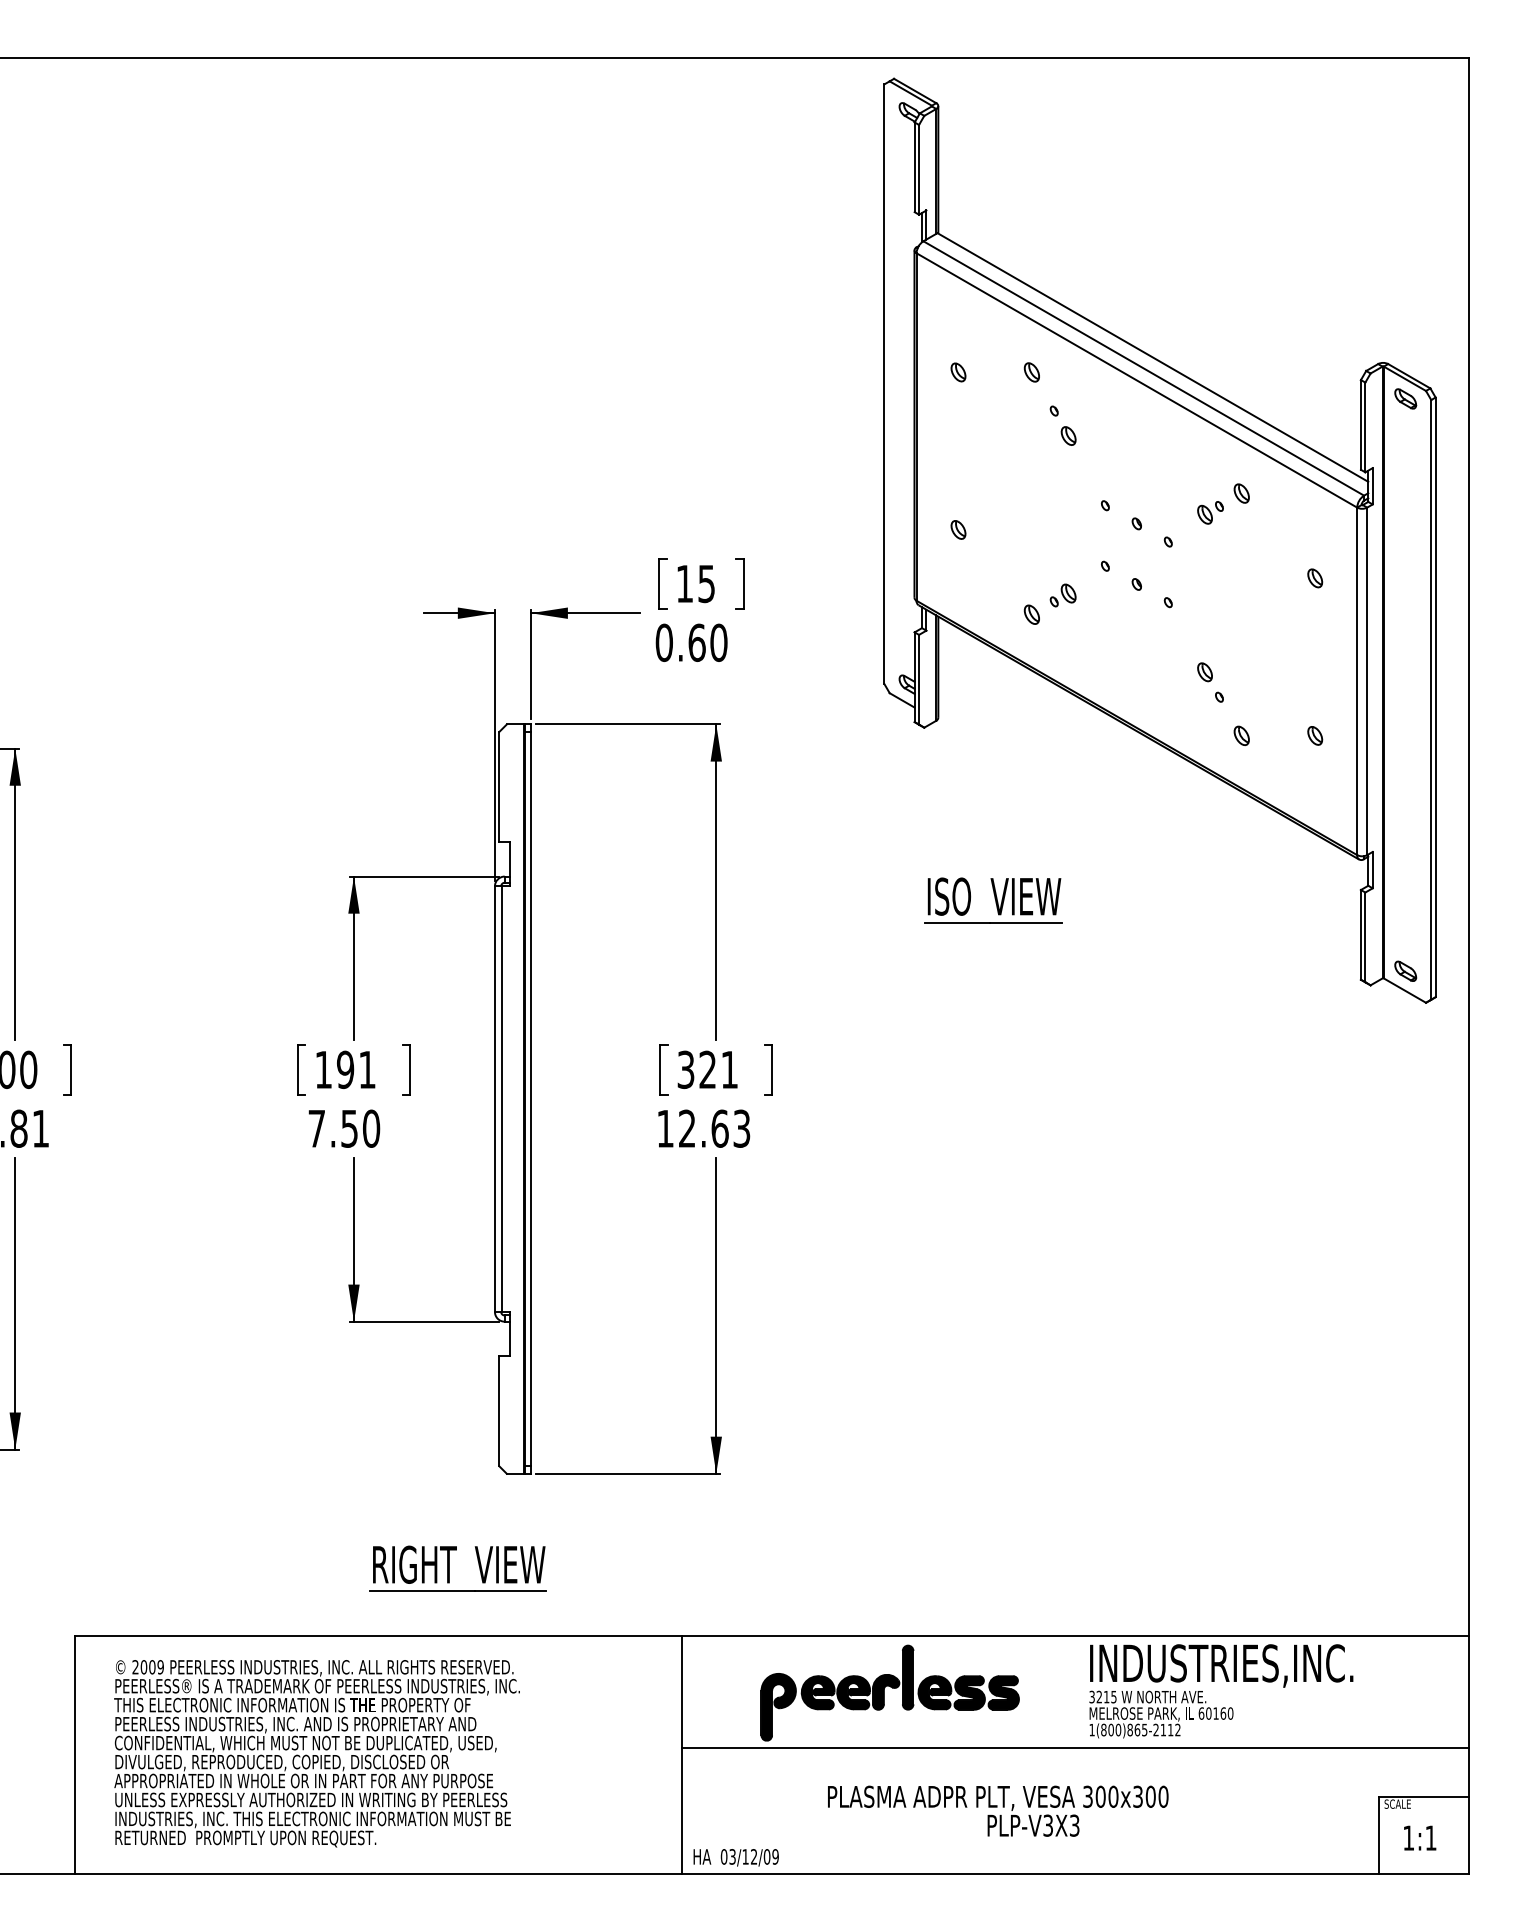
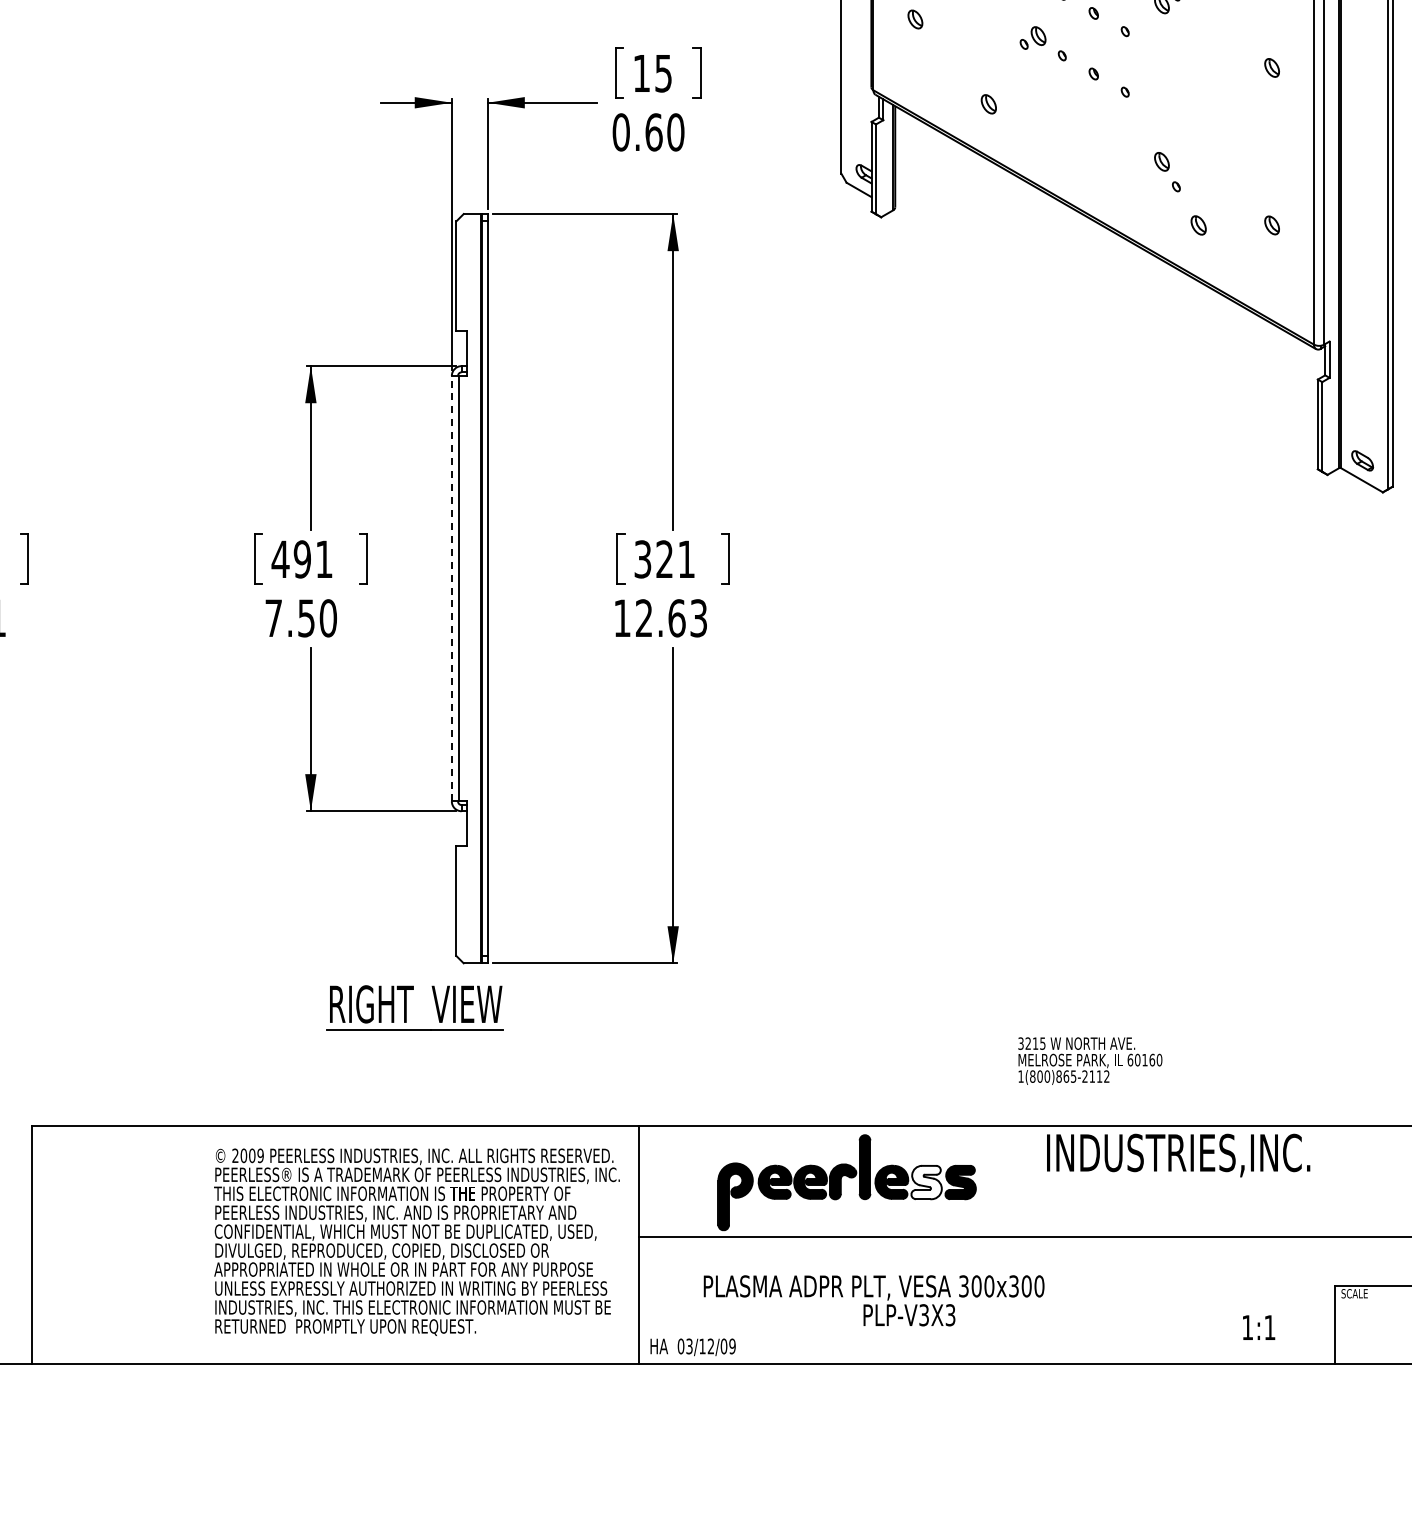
part: (1062, 595) -> (1032, 38), moved
part: (993, 900) -> (950, 390), removed
text: (323, 1069) -> (280, 559), 191 -> 491
line: (494, 1099) -> (451, 589), solid -> dashed
part: (449, 1568) -> (406, 1008), moved
fill: (969, 1692) -> (926, 1182), removed
text: (1161, 1714) -> (1090, 1061), moved
text: (316, 1753) -> (416, 1242), moved
text: (998, 1810) -> (874, 1300), moved
text: (1420, 1837) -> (1259, 1327), moved

